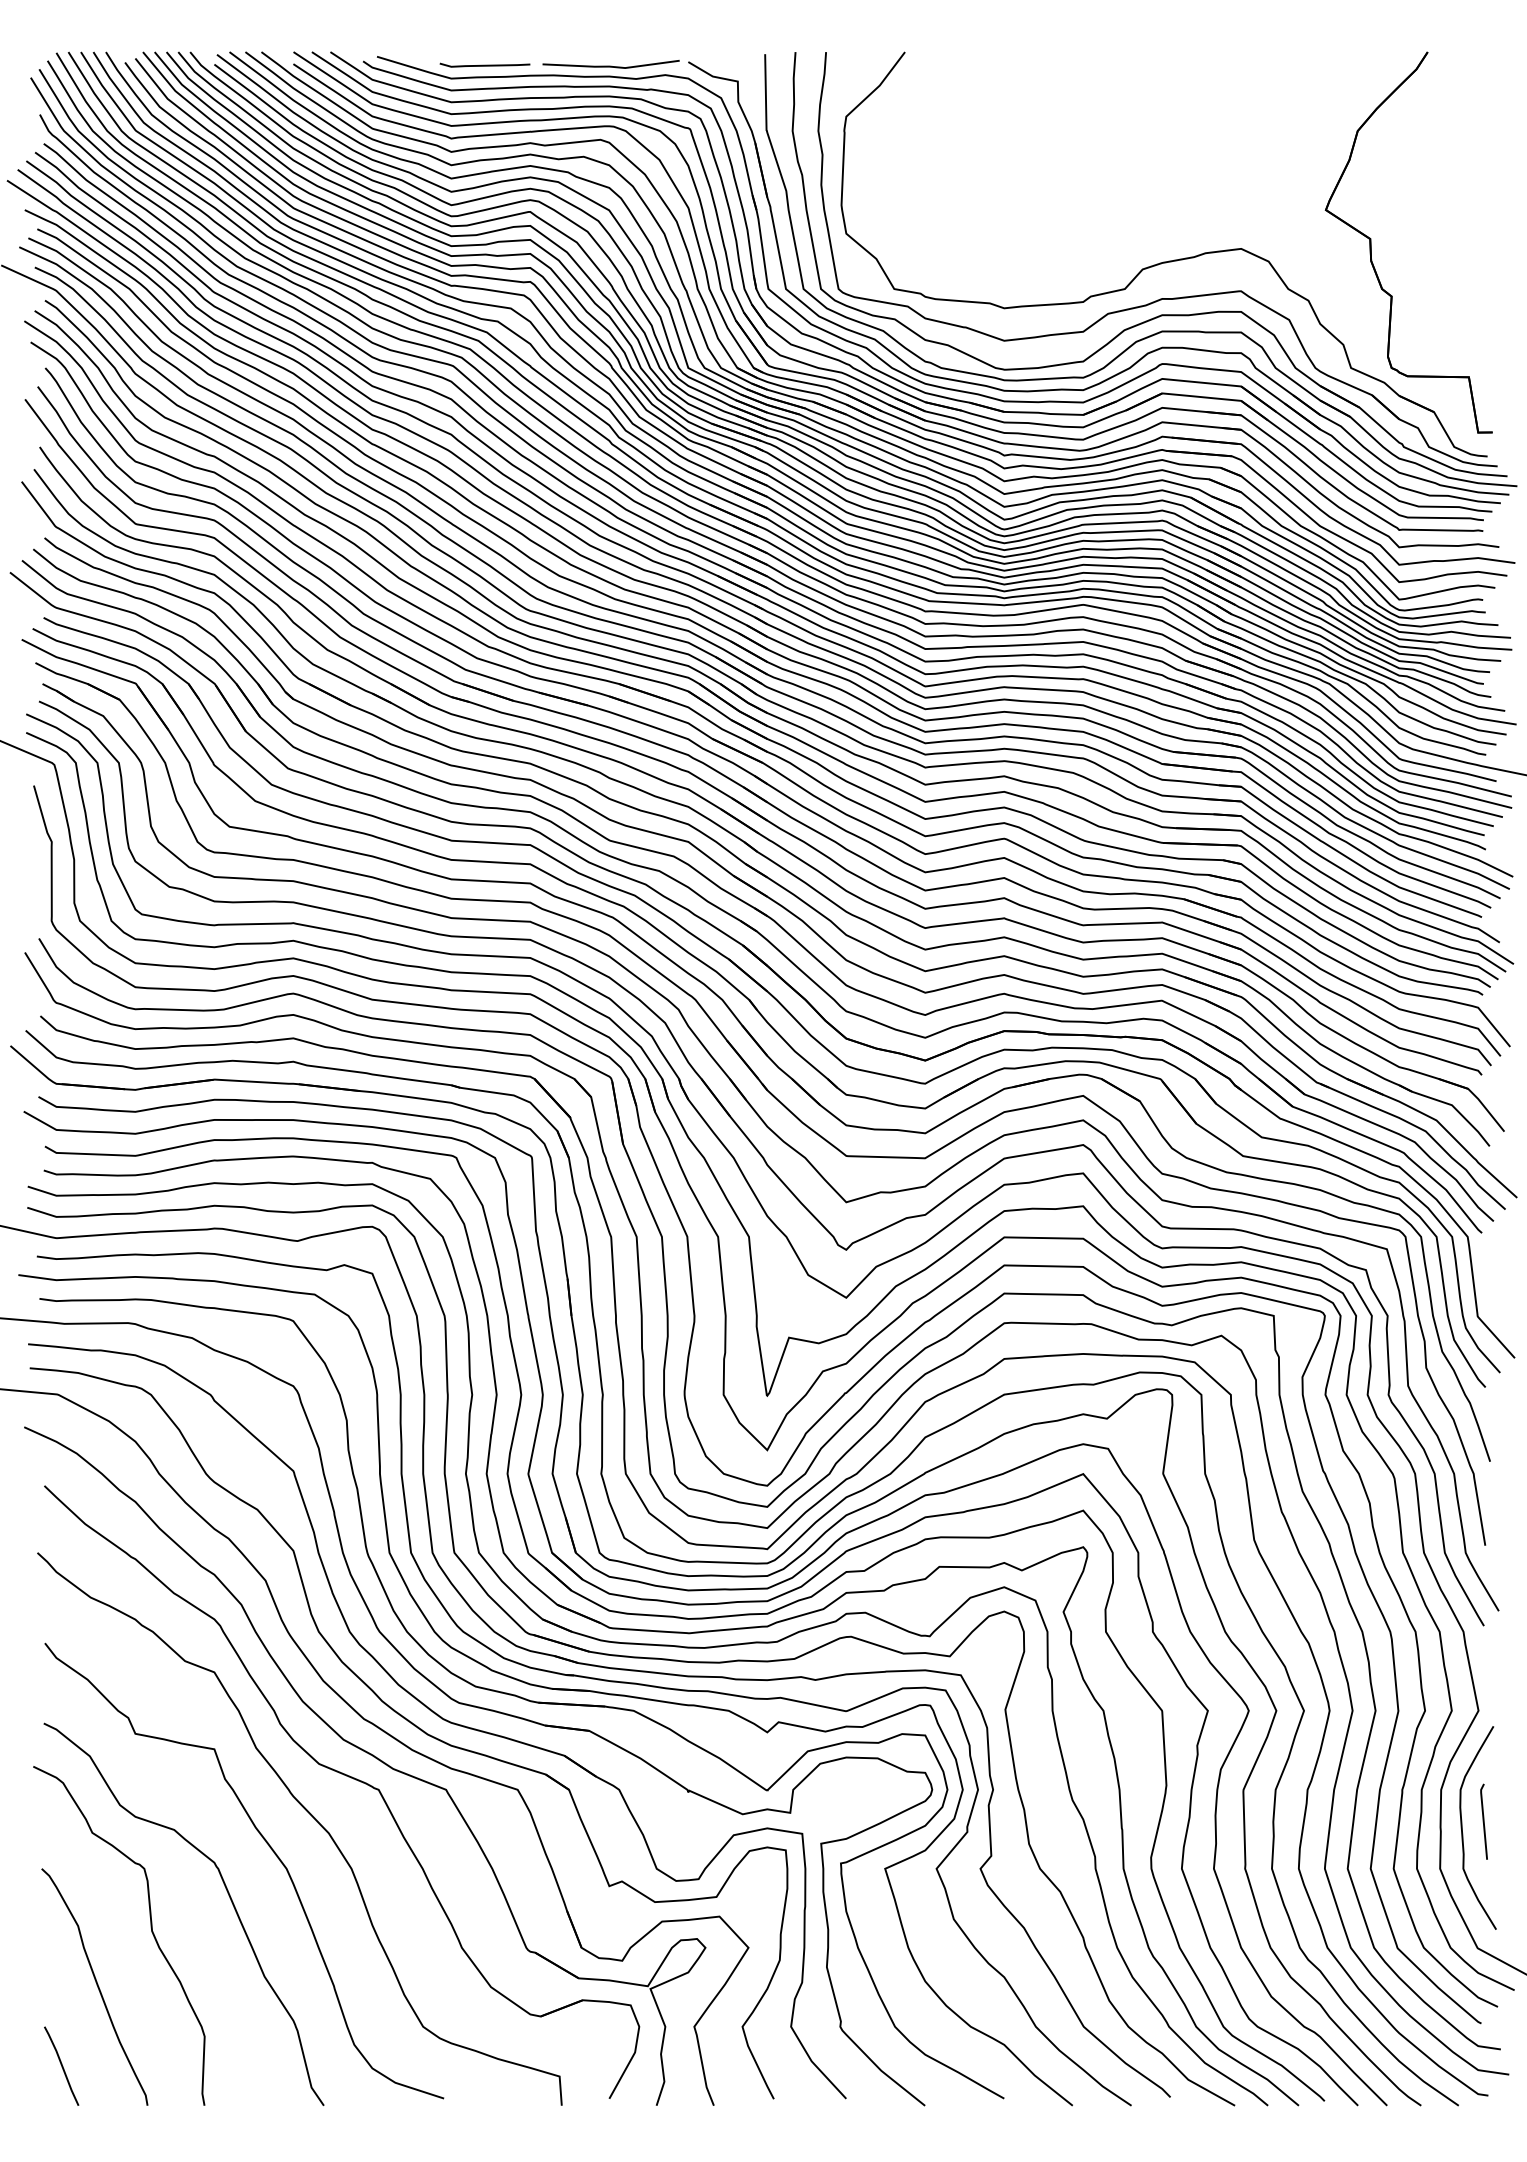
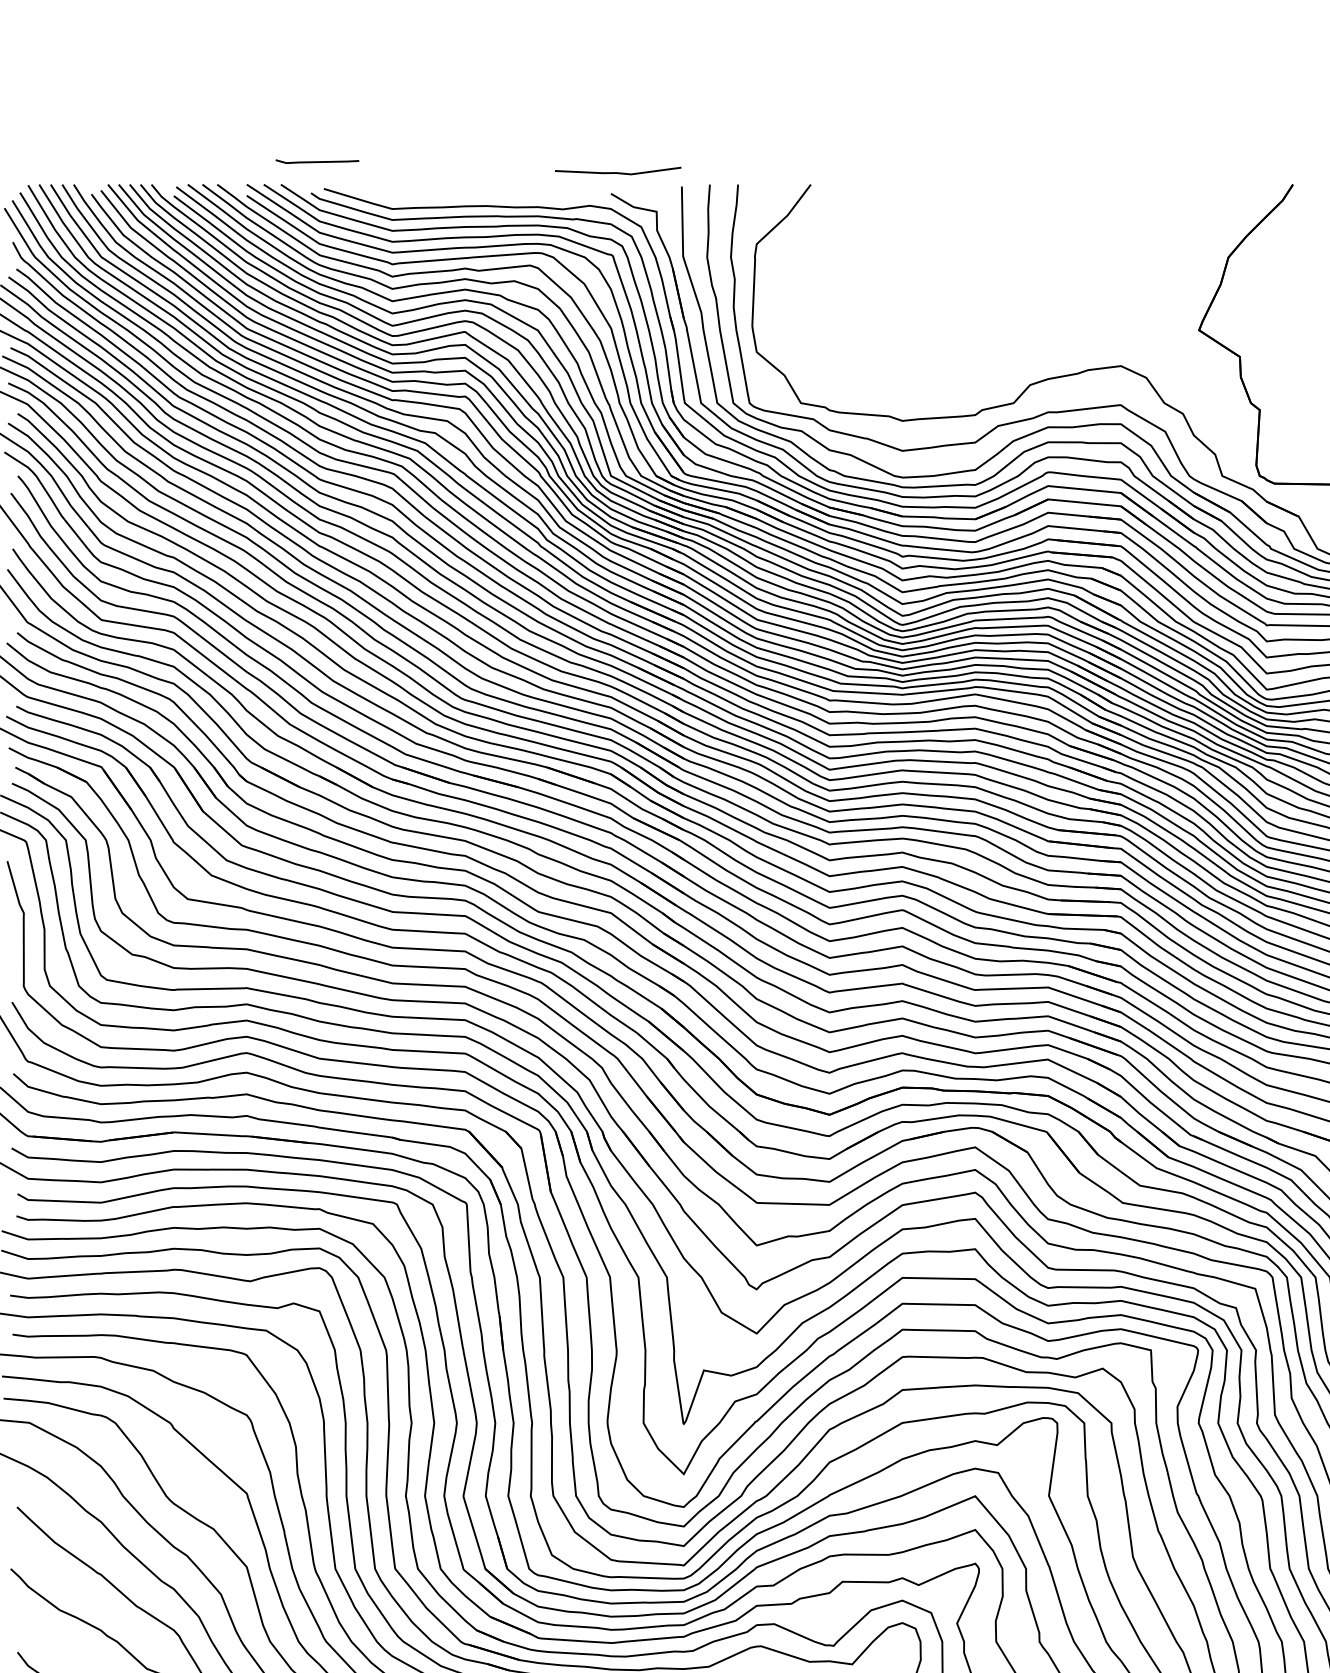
line: (484, 64) -> (316, 160), moved
line: (610, 65) -> (617, 172), moved

